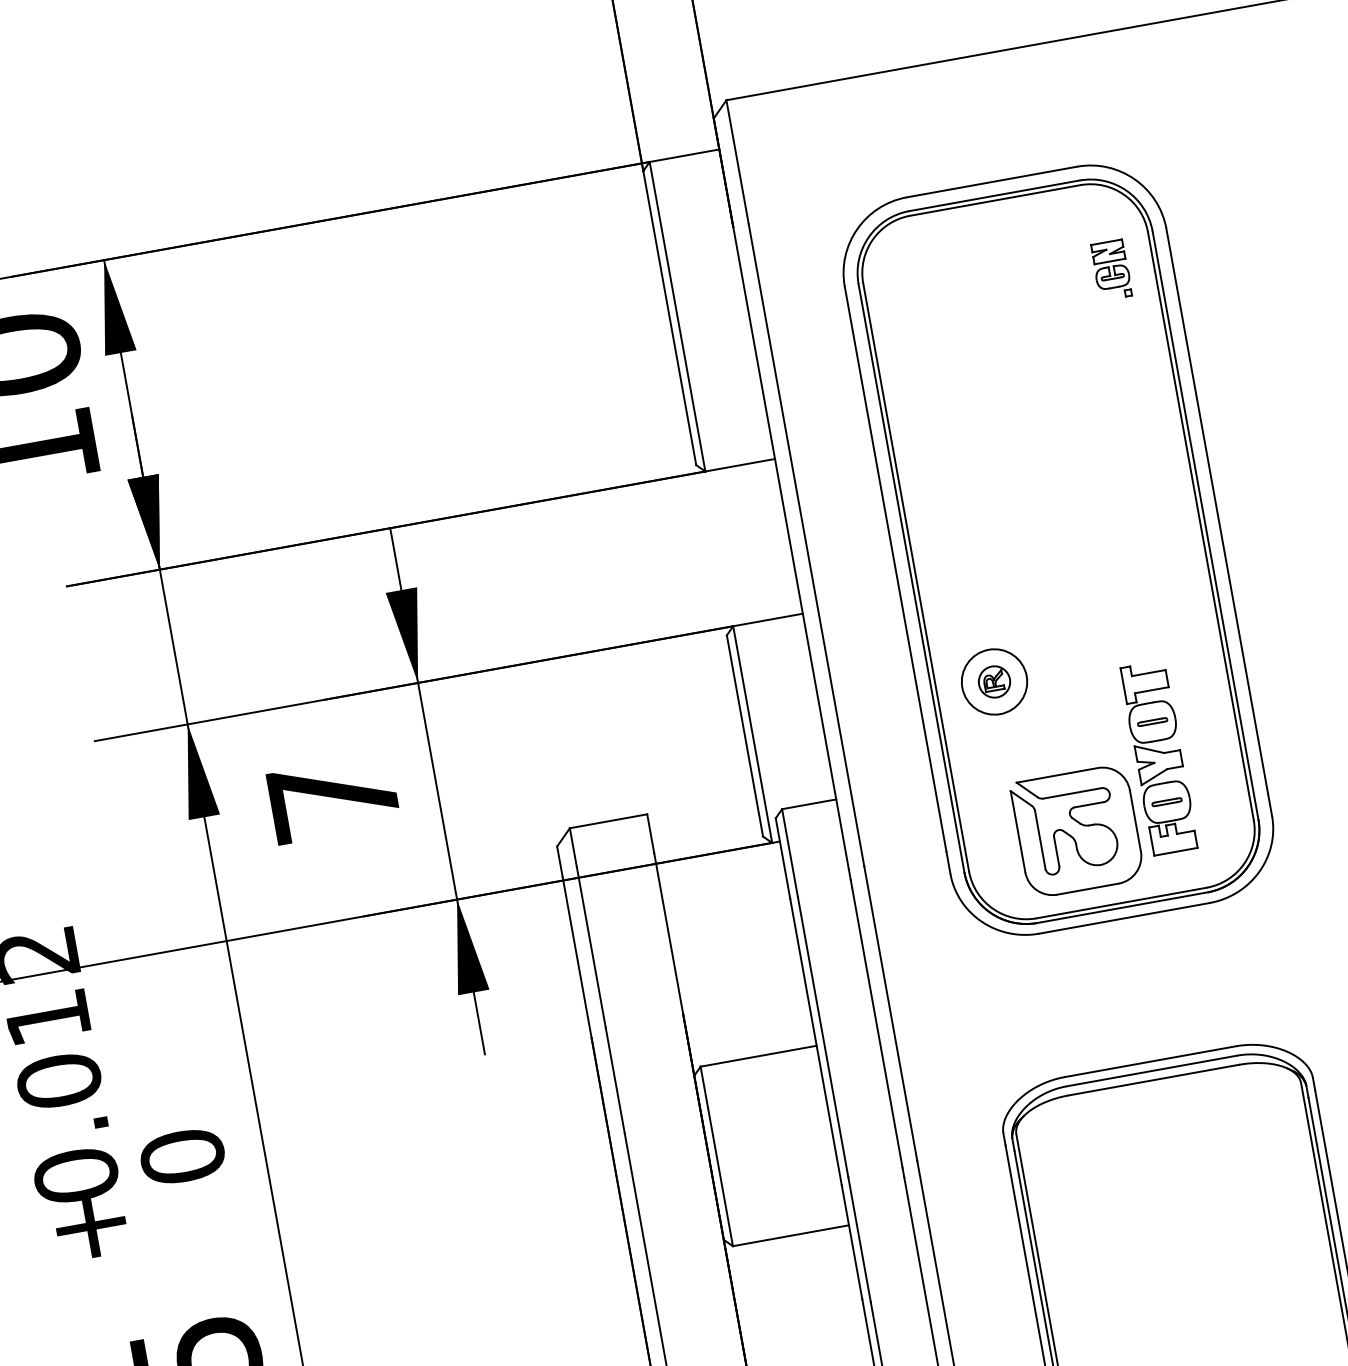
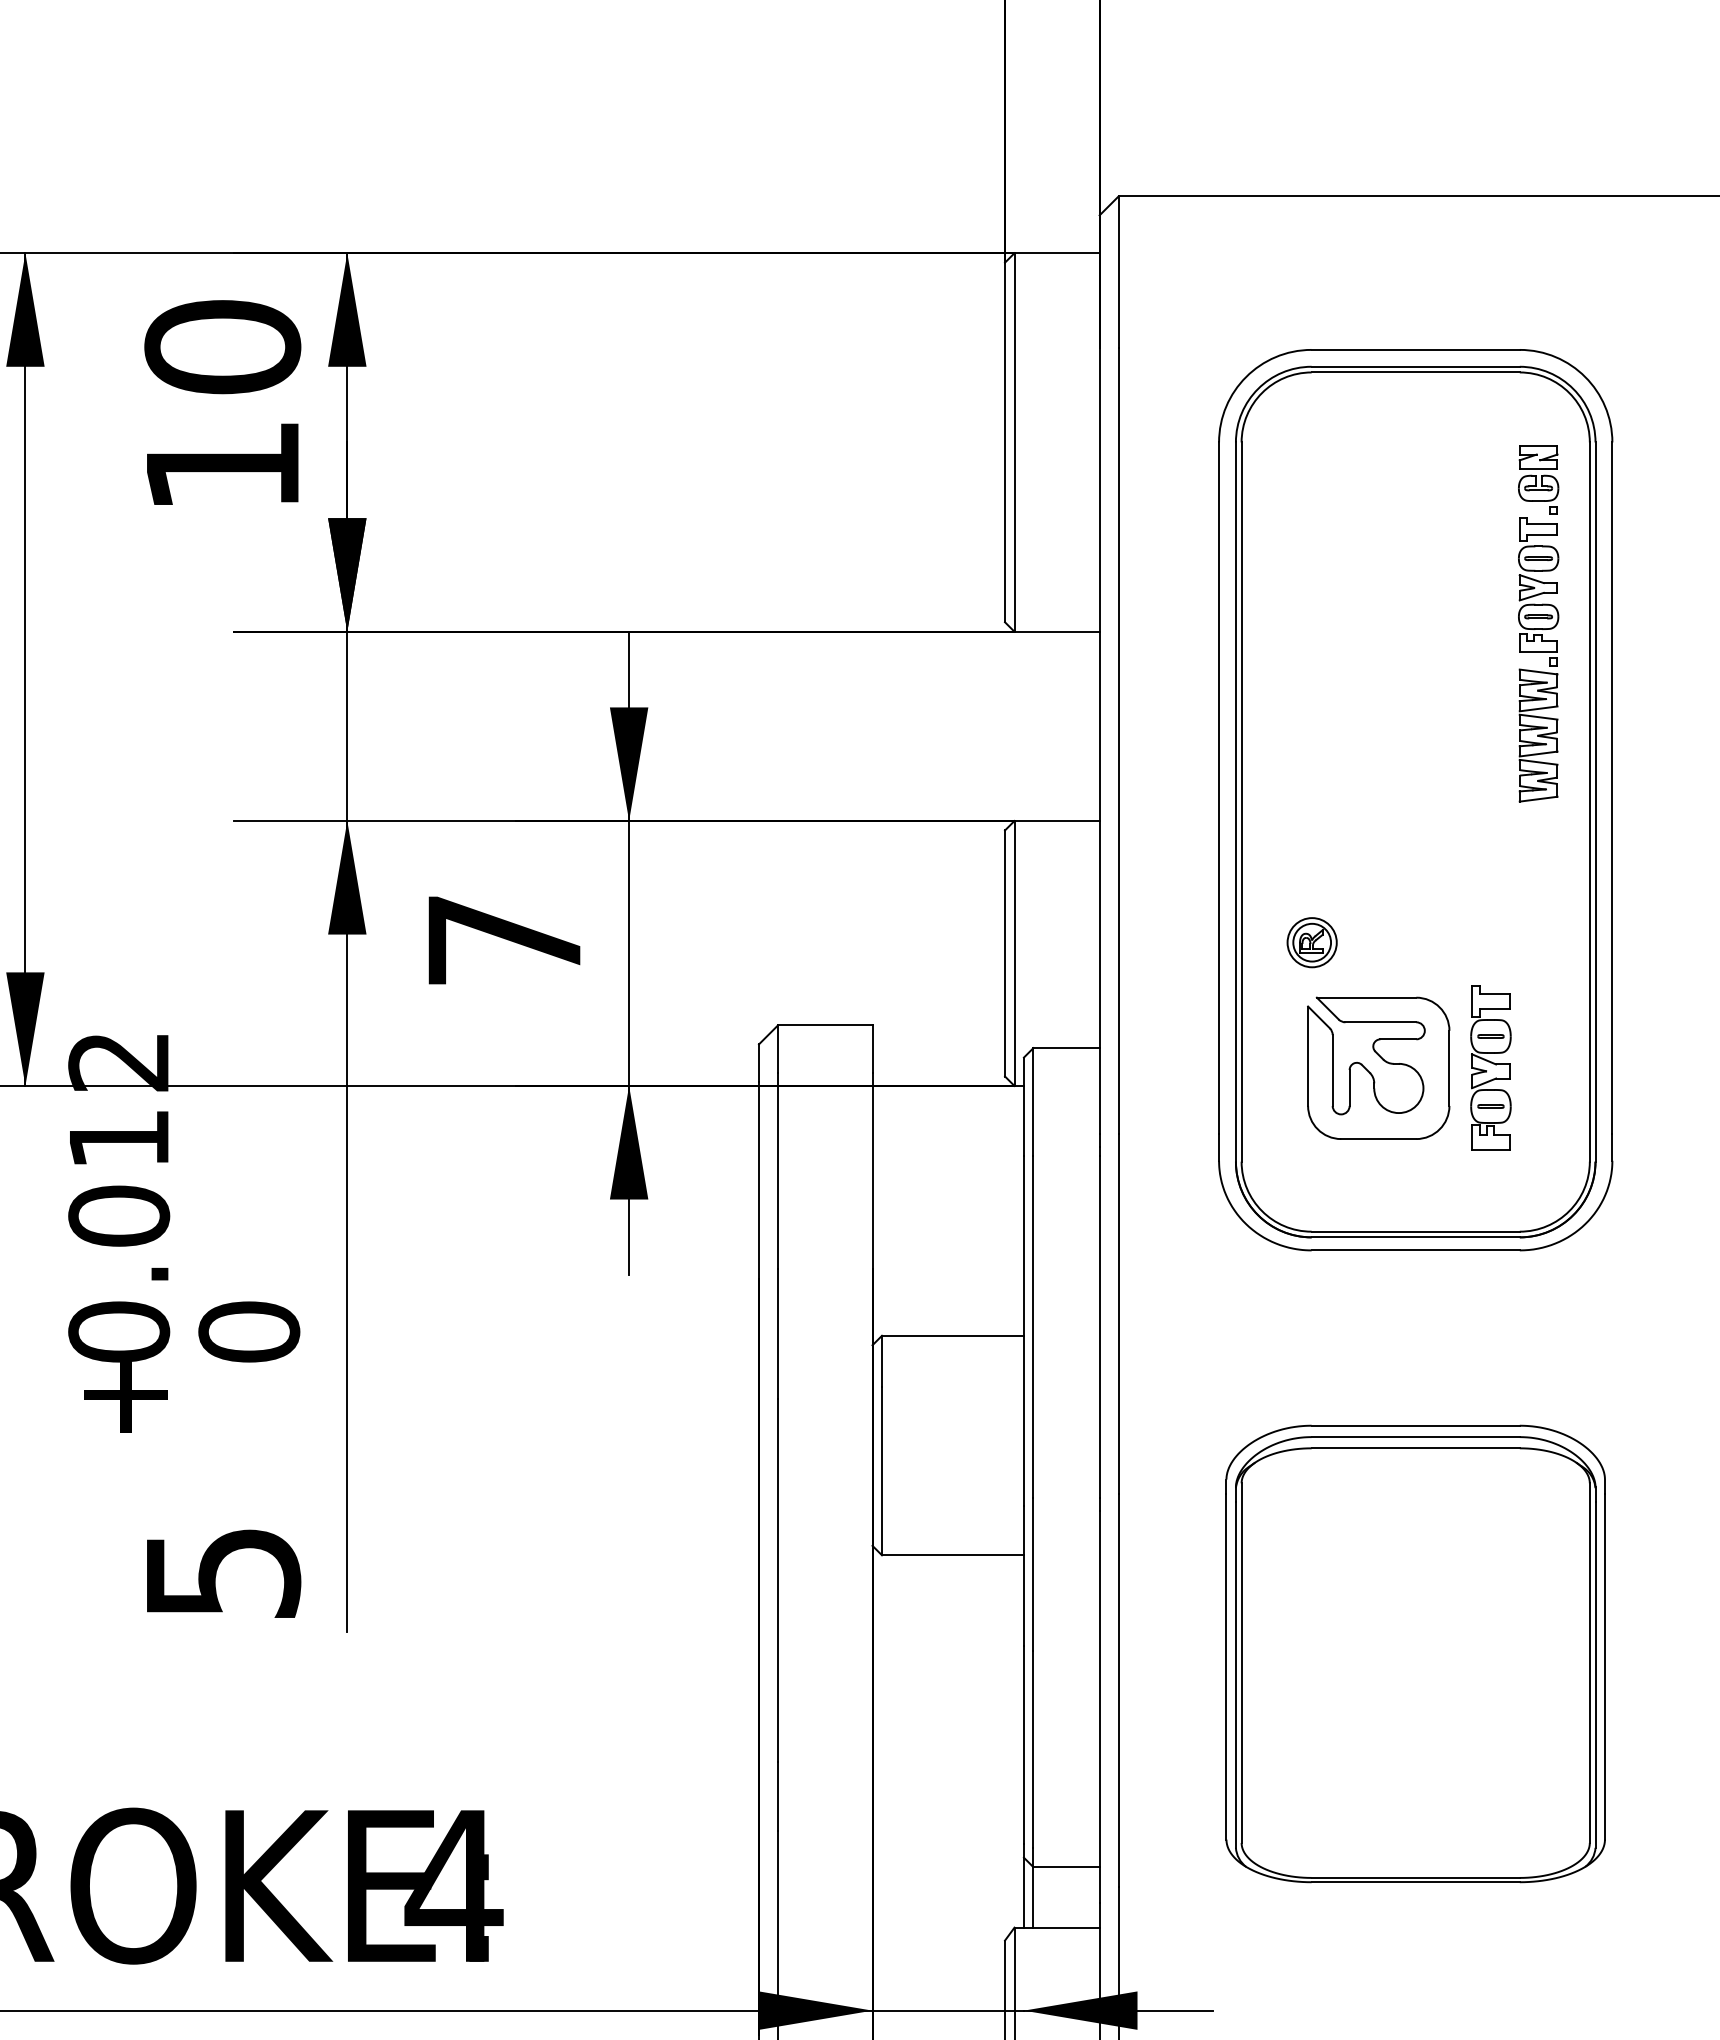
part: (1136, 411) -> (1538, 652), added
circle: (993, 681) -> (1311, 942), size x0.62
part: (1158, 757) -> (1490, 1067), size x0.71
part: (1080, 825) -> (1383, 1061), moved

